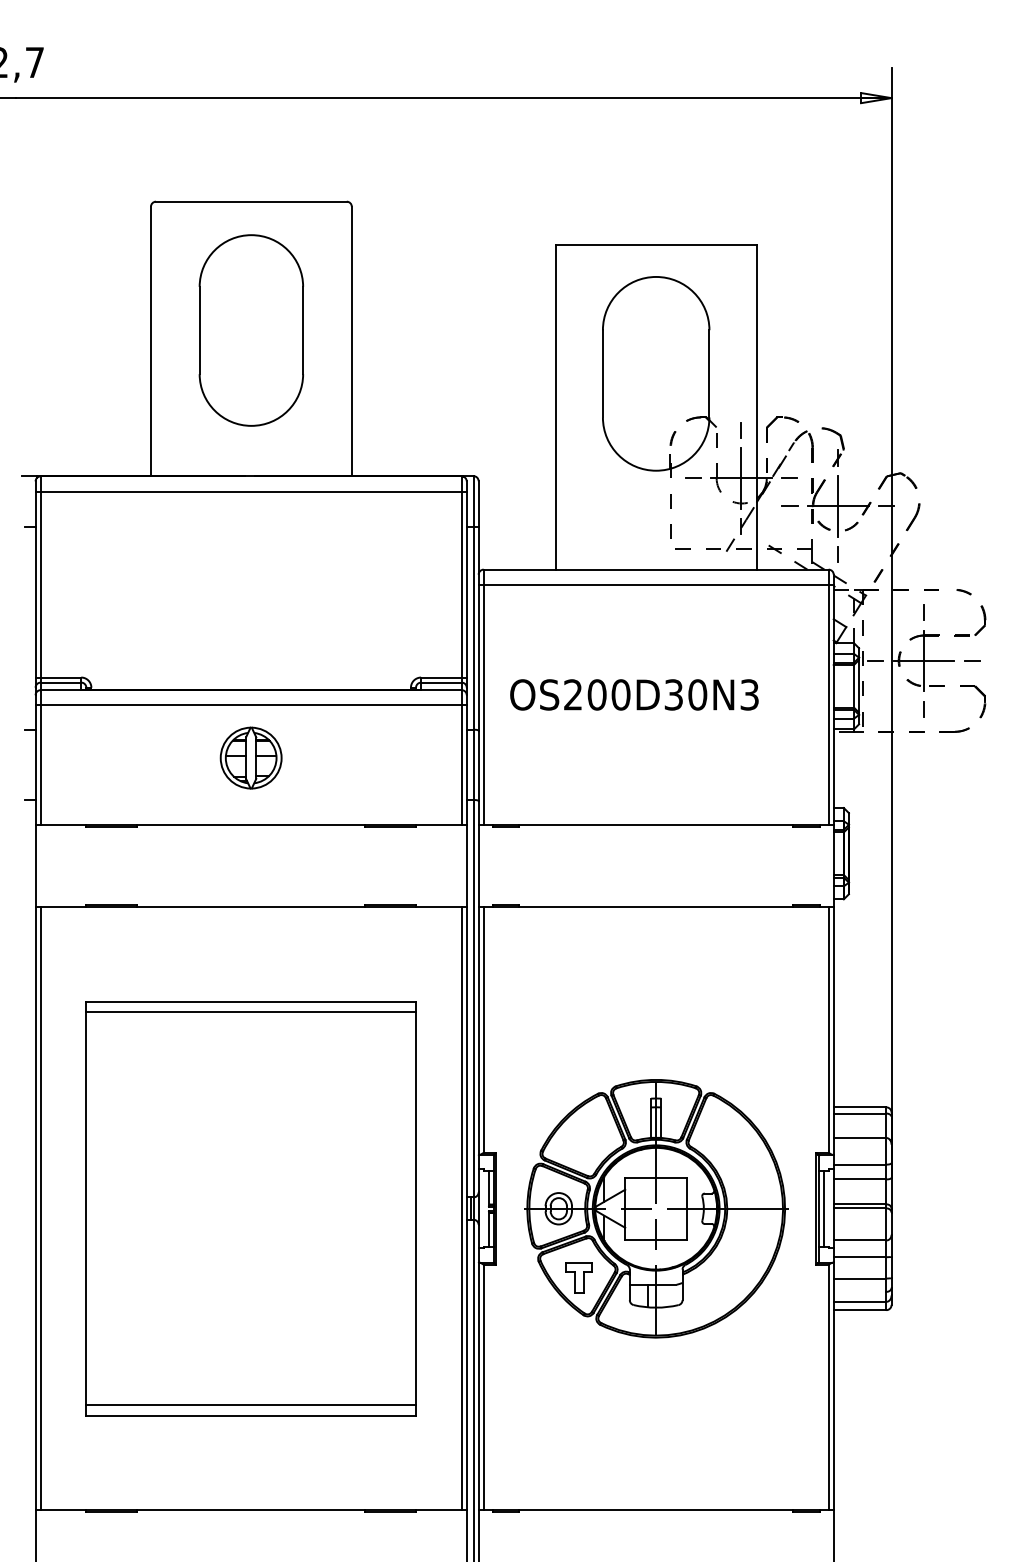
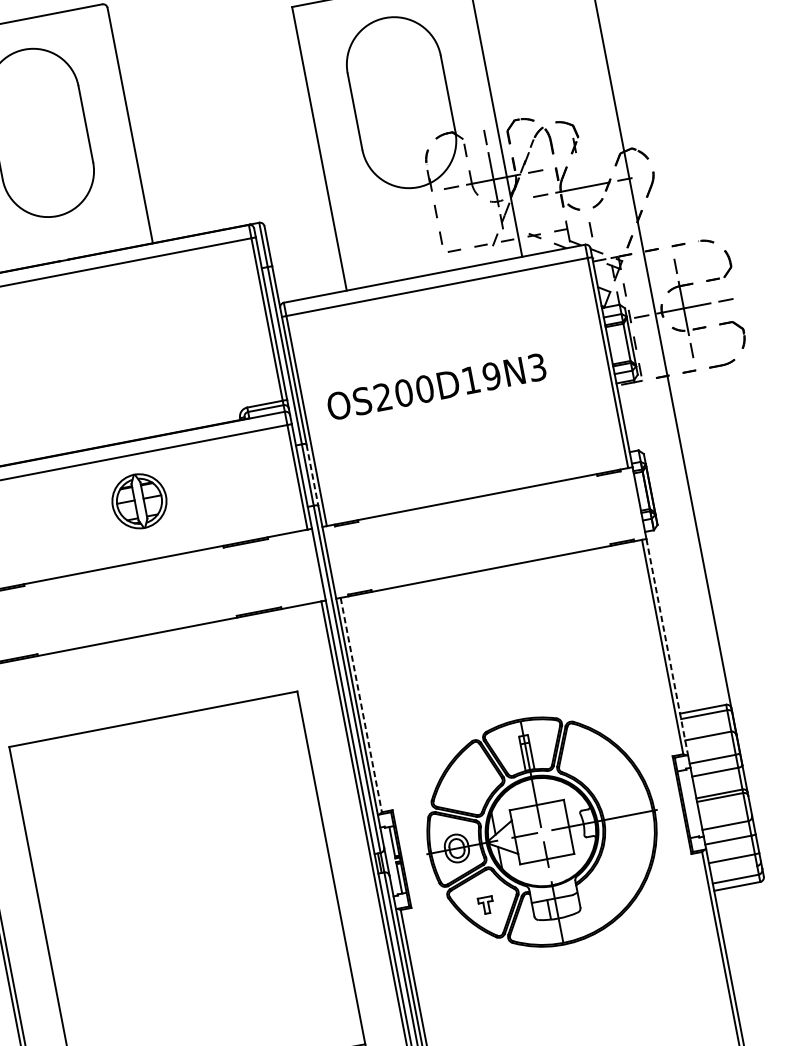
line: (838, 505) -> (583, 187), removed
text: (685, 694) -> (481, 377), OS200D30N3 -> OS200D19N3
part: (250, 757) -> (138, 500), moved
line: (478, 766) -> (312, 475), solid -> dashed
line: (251, 1011) -> (155, 727), removed
line: (483, 1030) -> (361, 705), solid -> dashed
line: (833, 1031) -> (667, 647), solid -> dashed
line: (823, 1208) -> (688, 803), removed
part: (578, 1277) -> (485, 905), size x0.6

